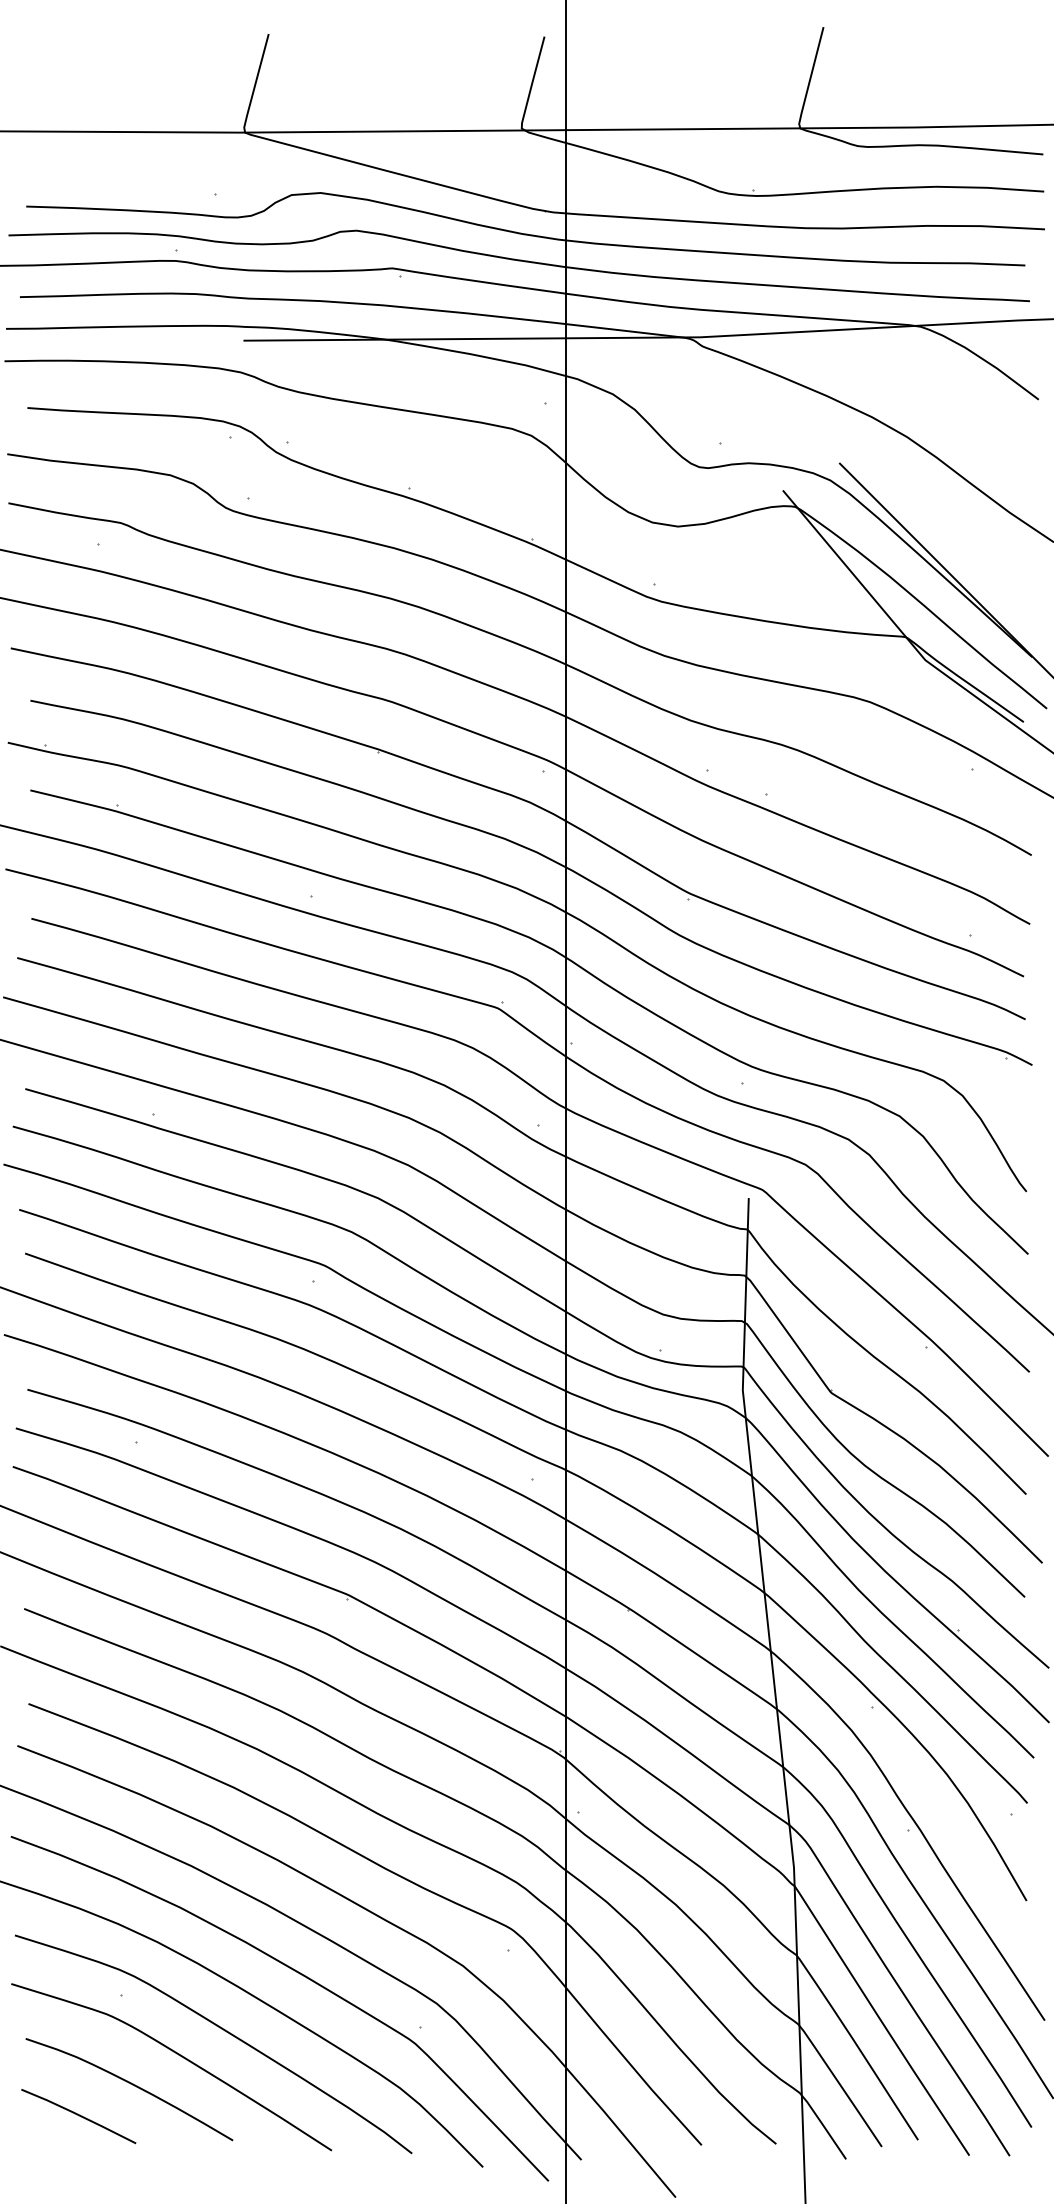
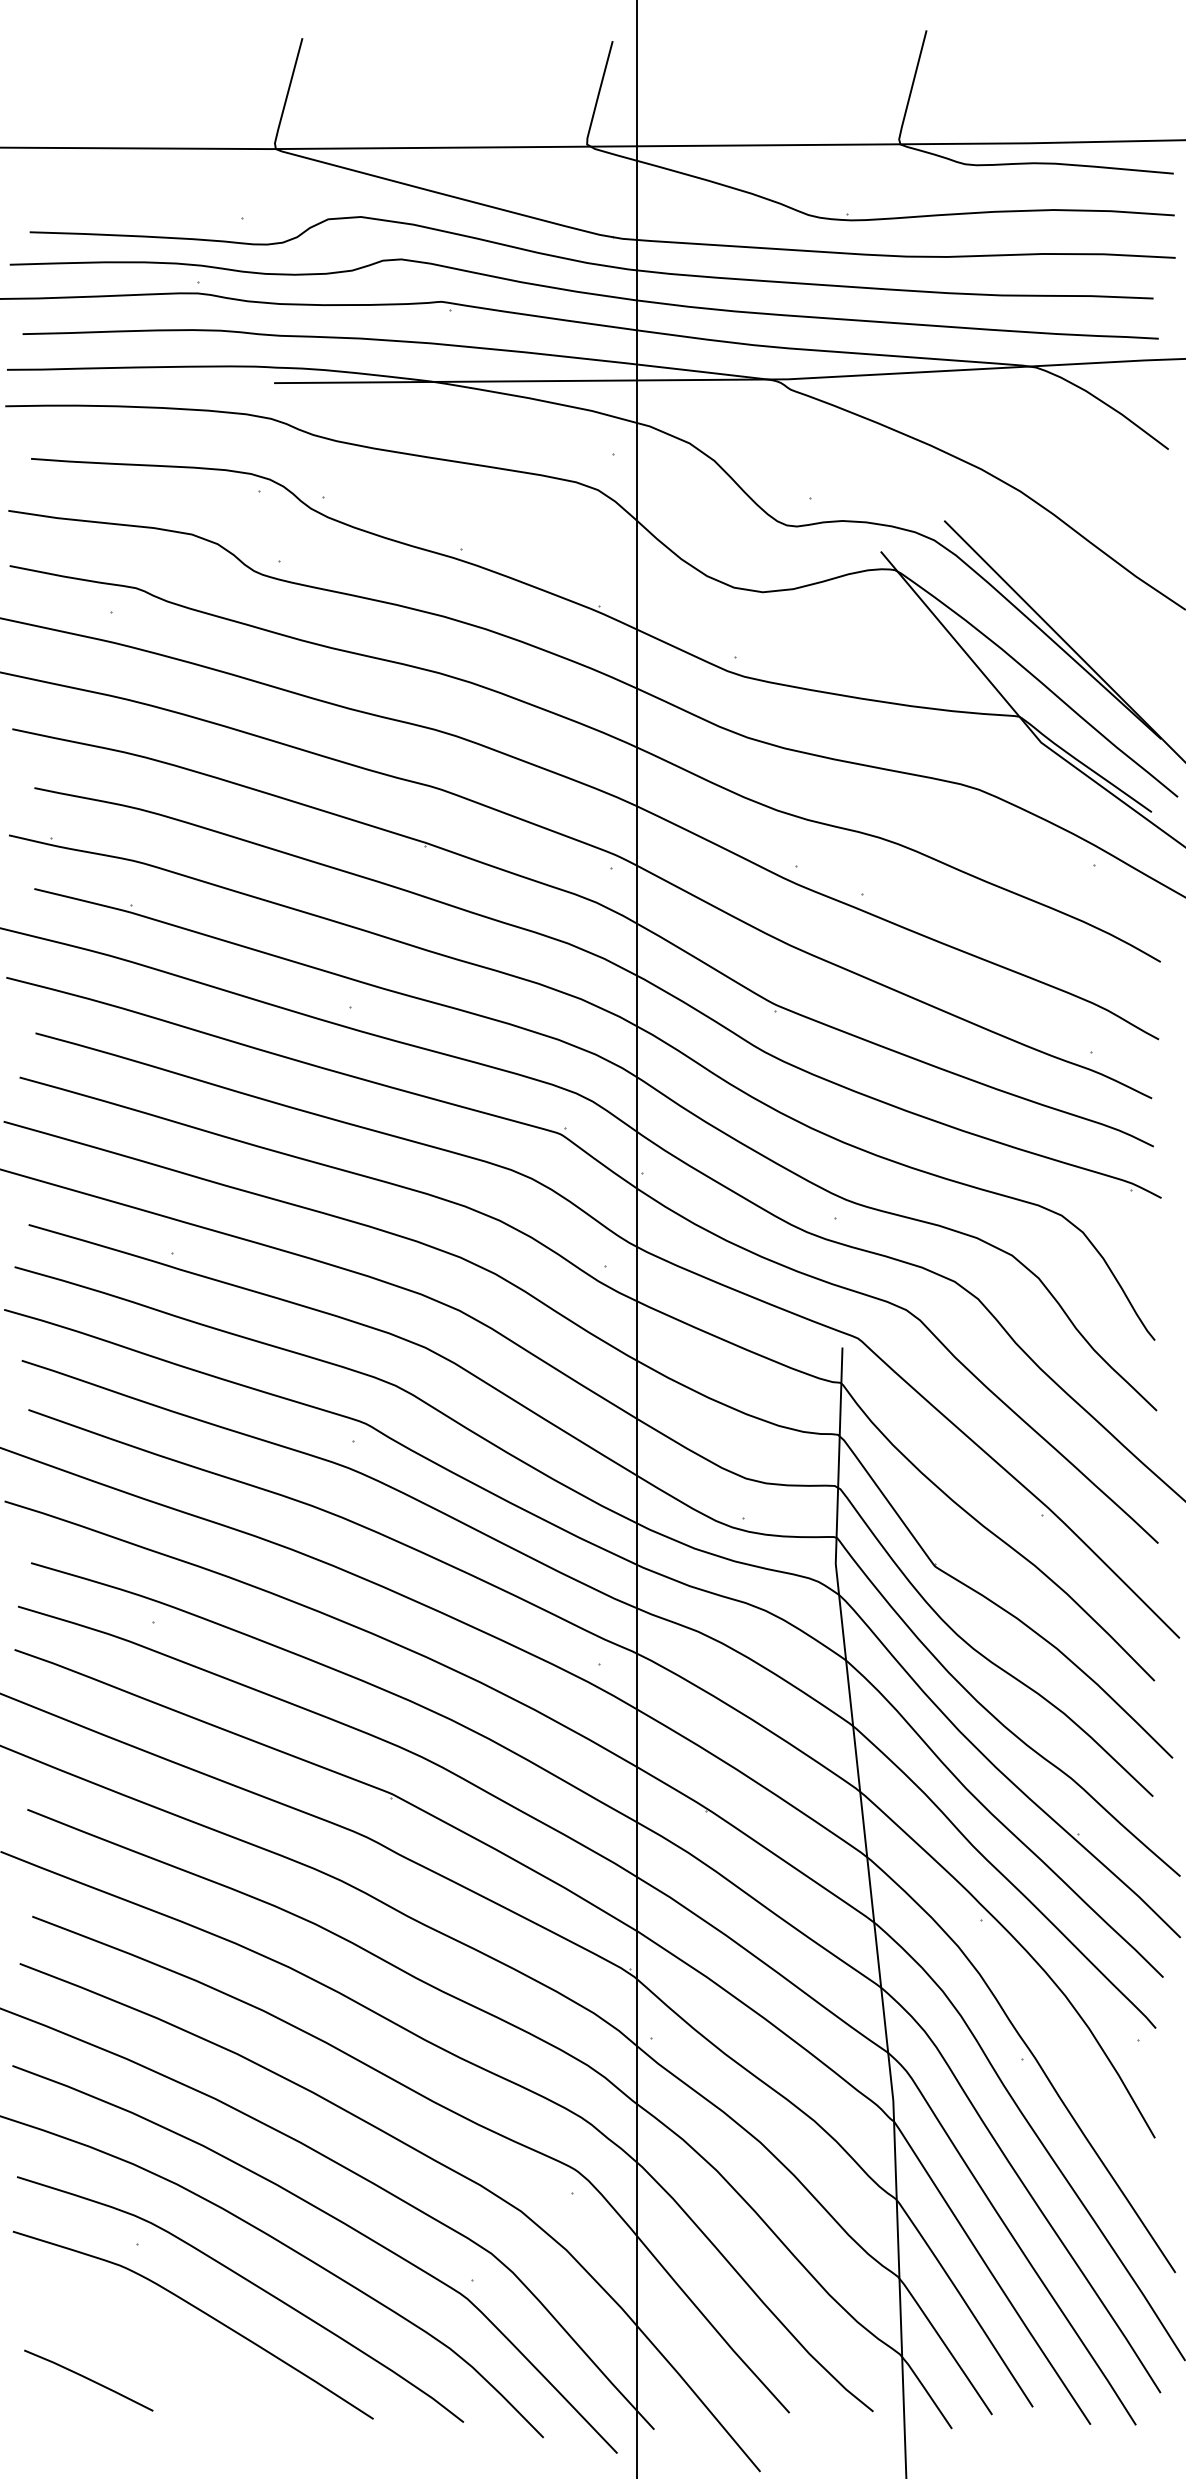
curve: (130, 2084) -> (147, 2344), removed

